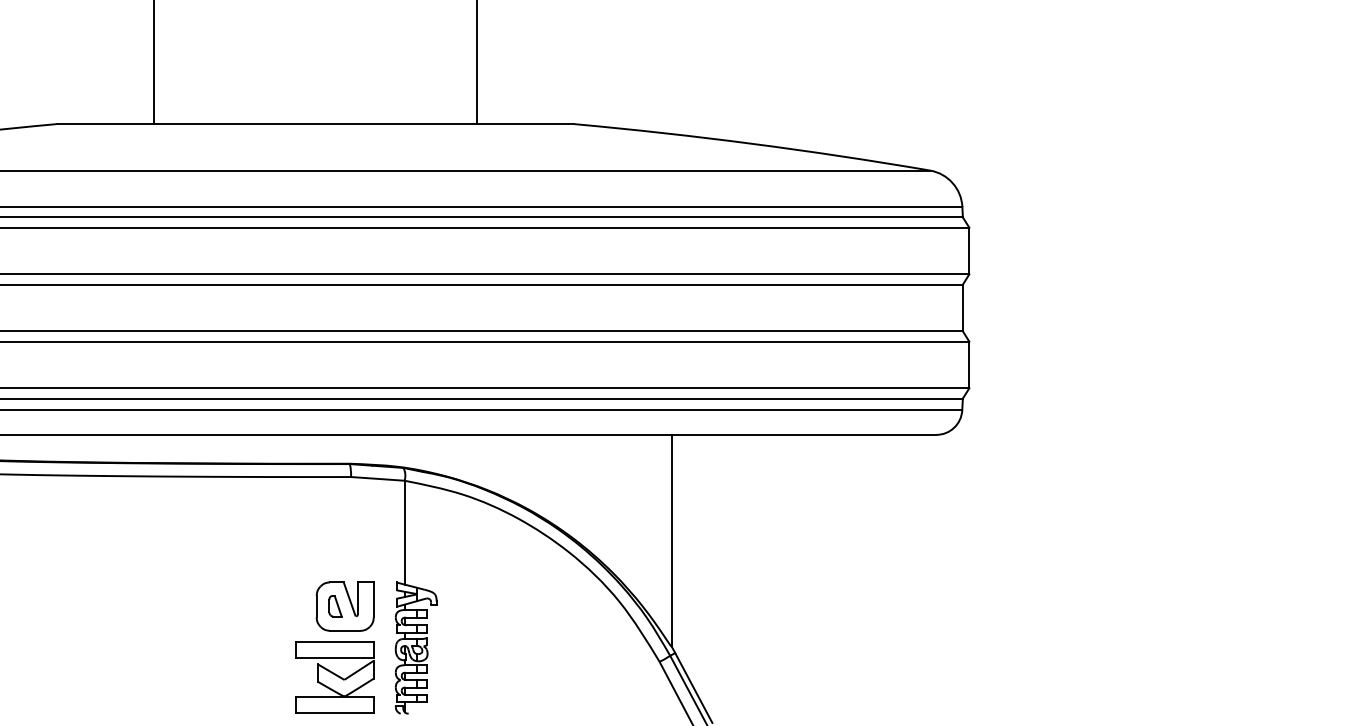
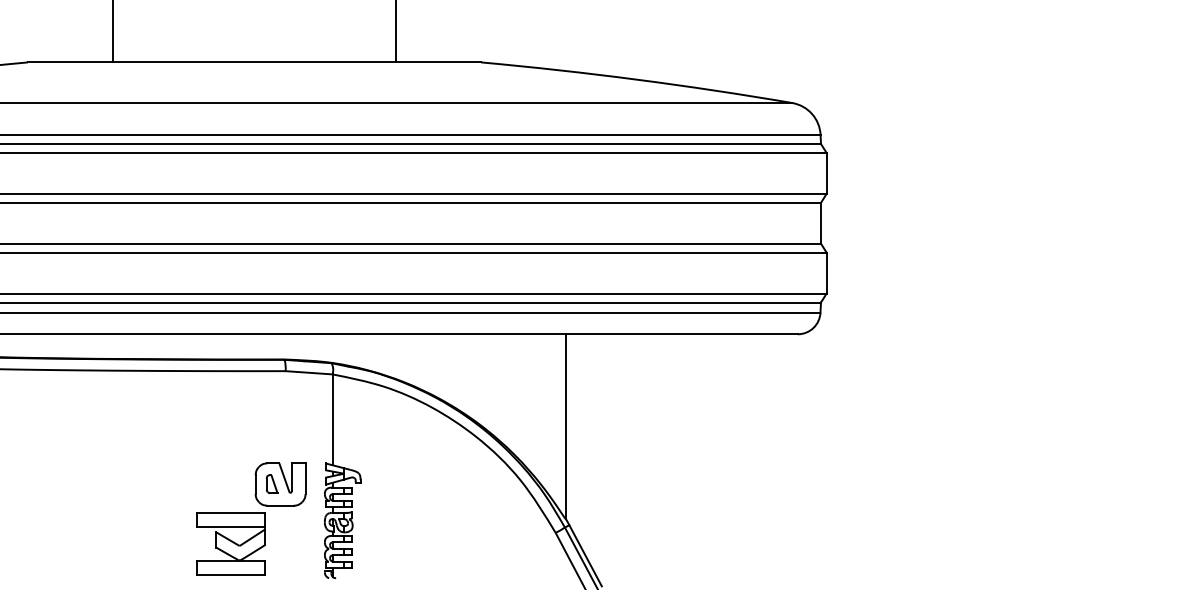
part: (334, 677) -> (230, 543), moved

